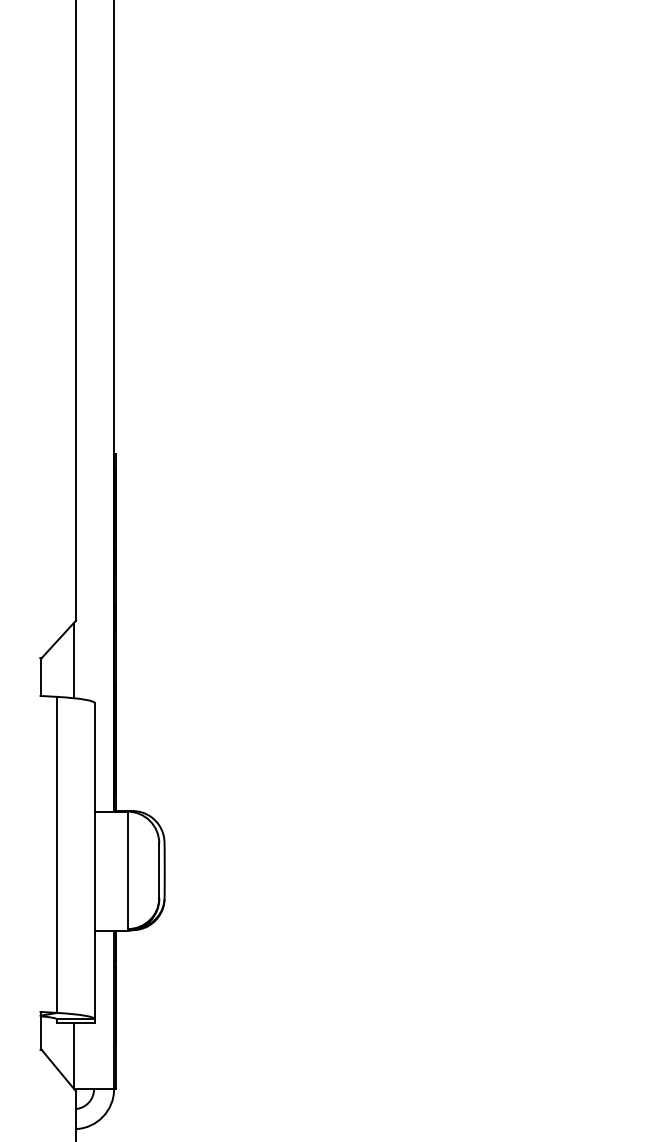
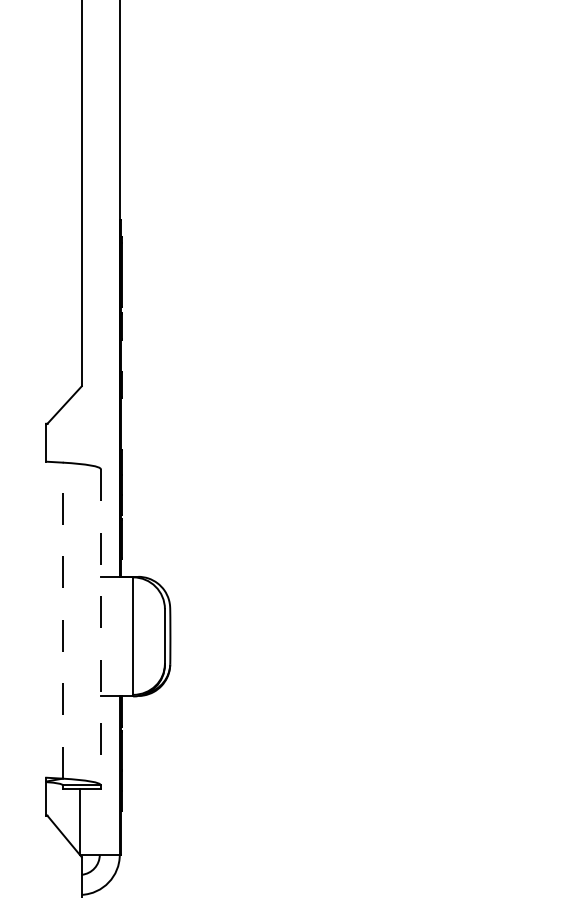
line: (74, 660) -> (80, 426), removed
line: (57, 854) -> (63, 620), solid -> dashed
line: (95, 861) -> (101, 627), solid -> dashed

